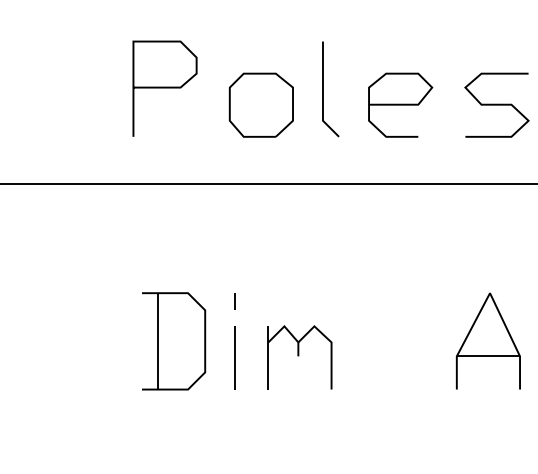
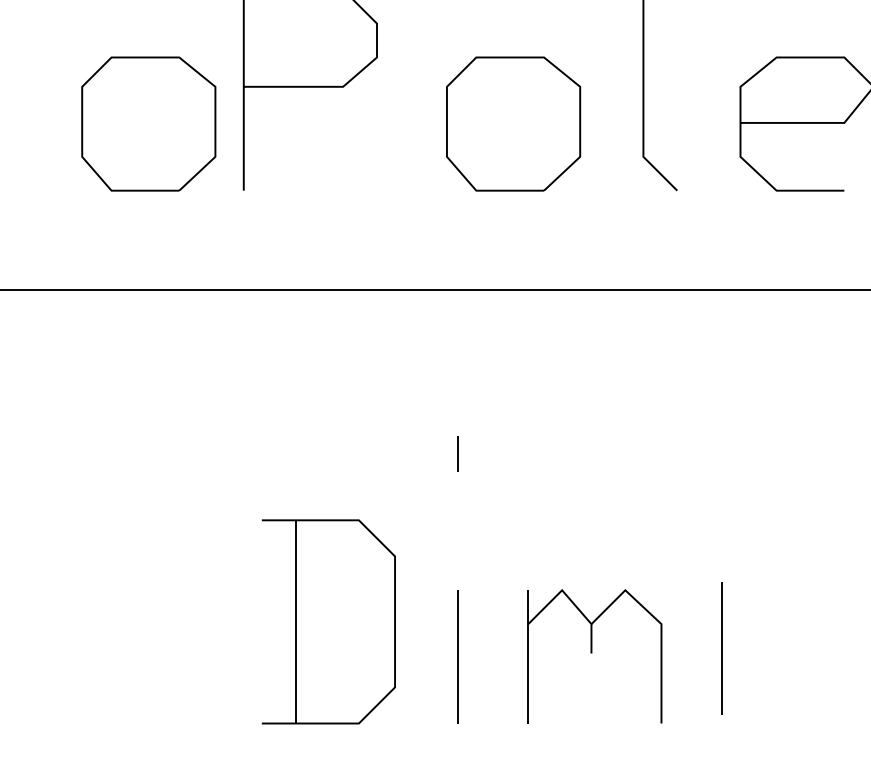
part: (87, 104) -> (146, 122), added
line: (234, 301) -> (456, 453), moved
line: (359, 353) -> (720, 647), added

